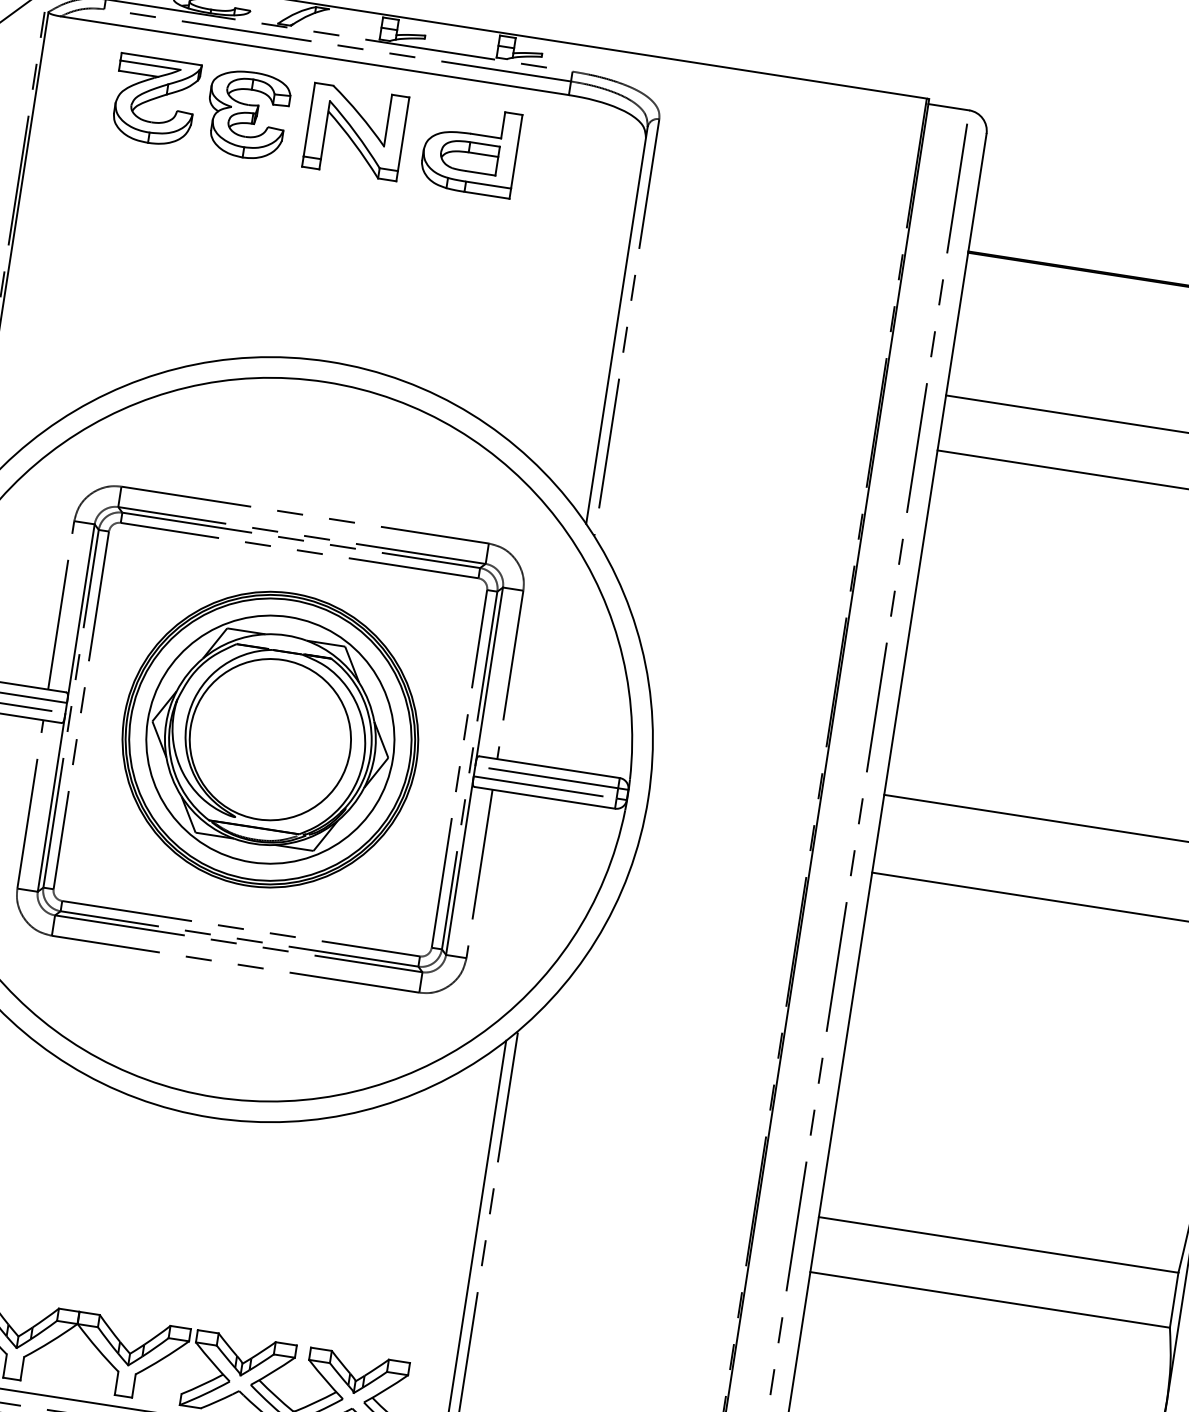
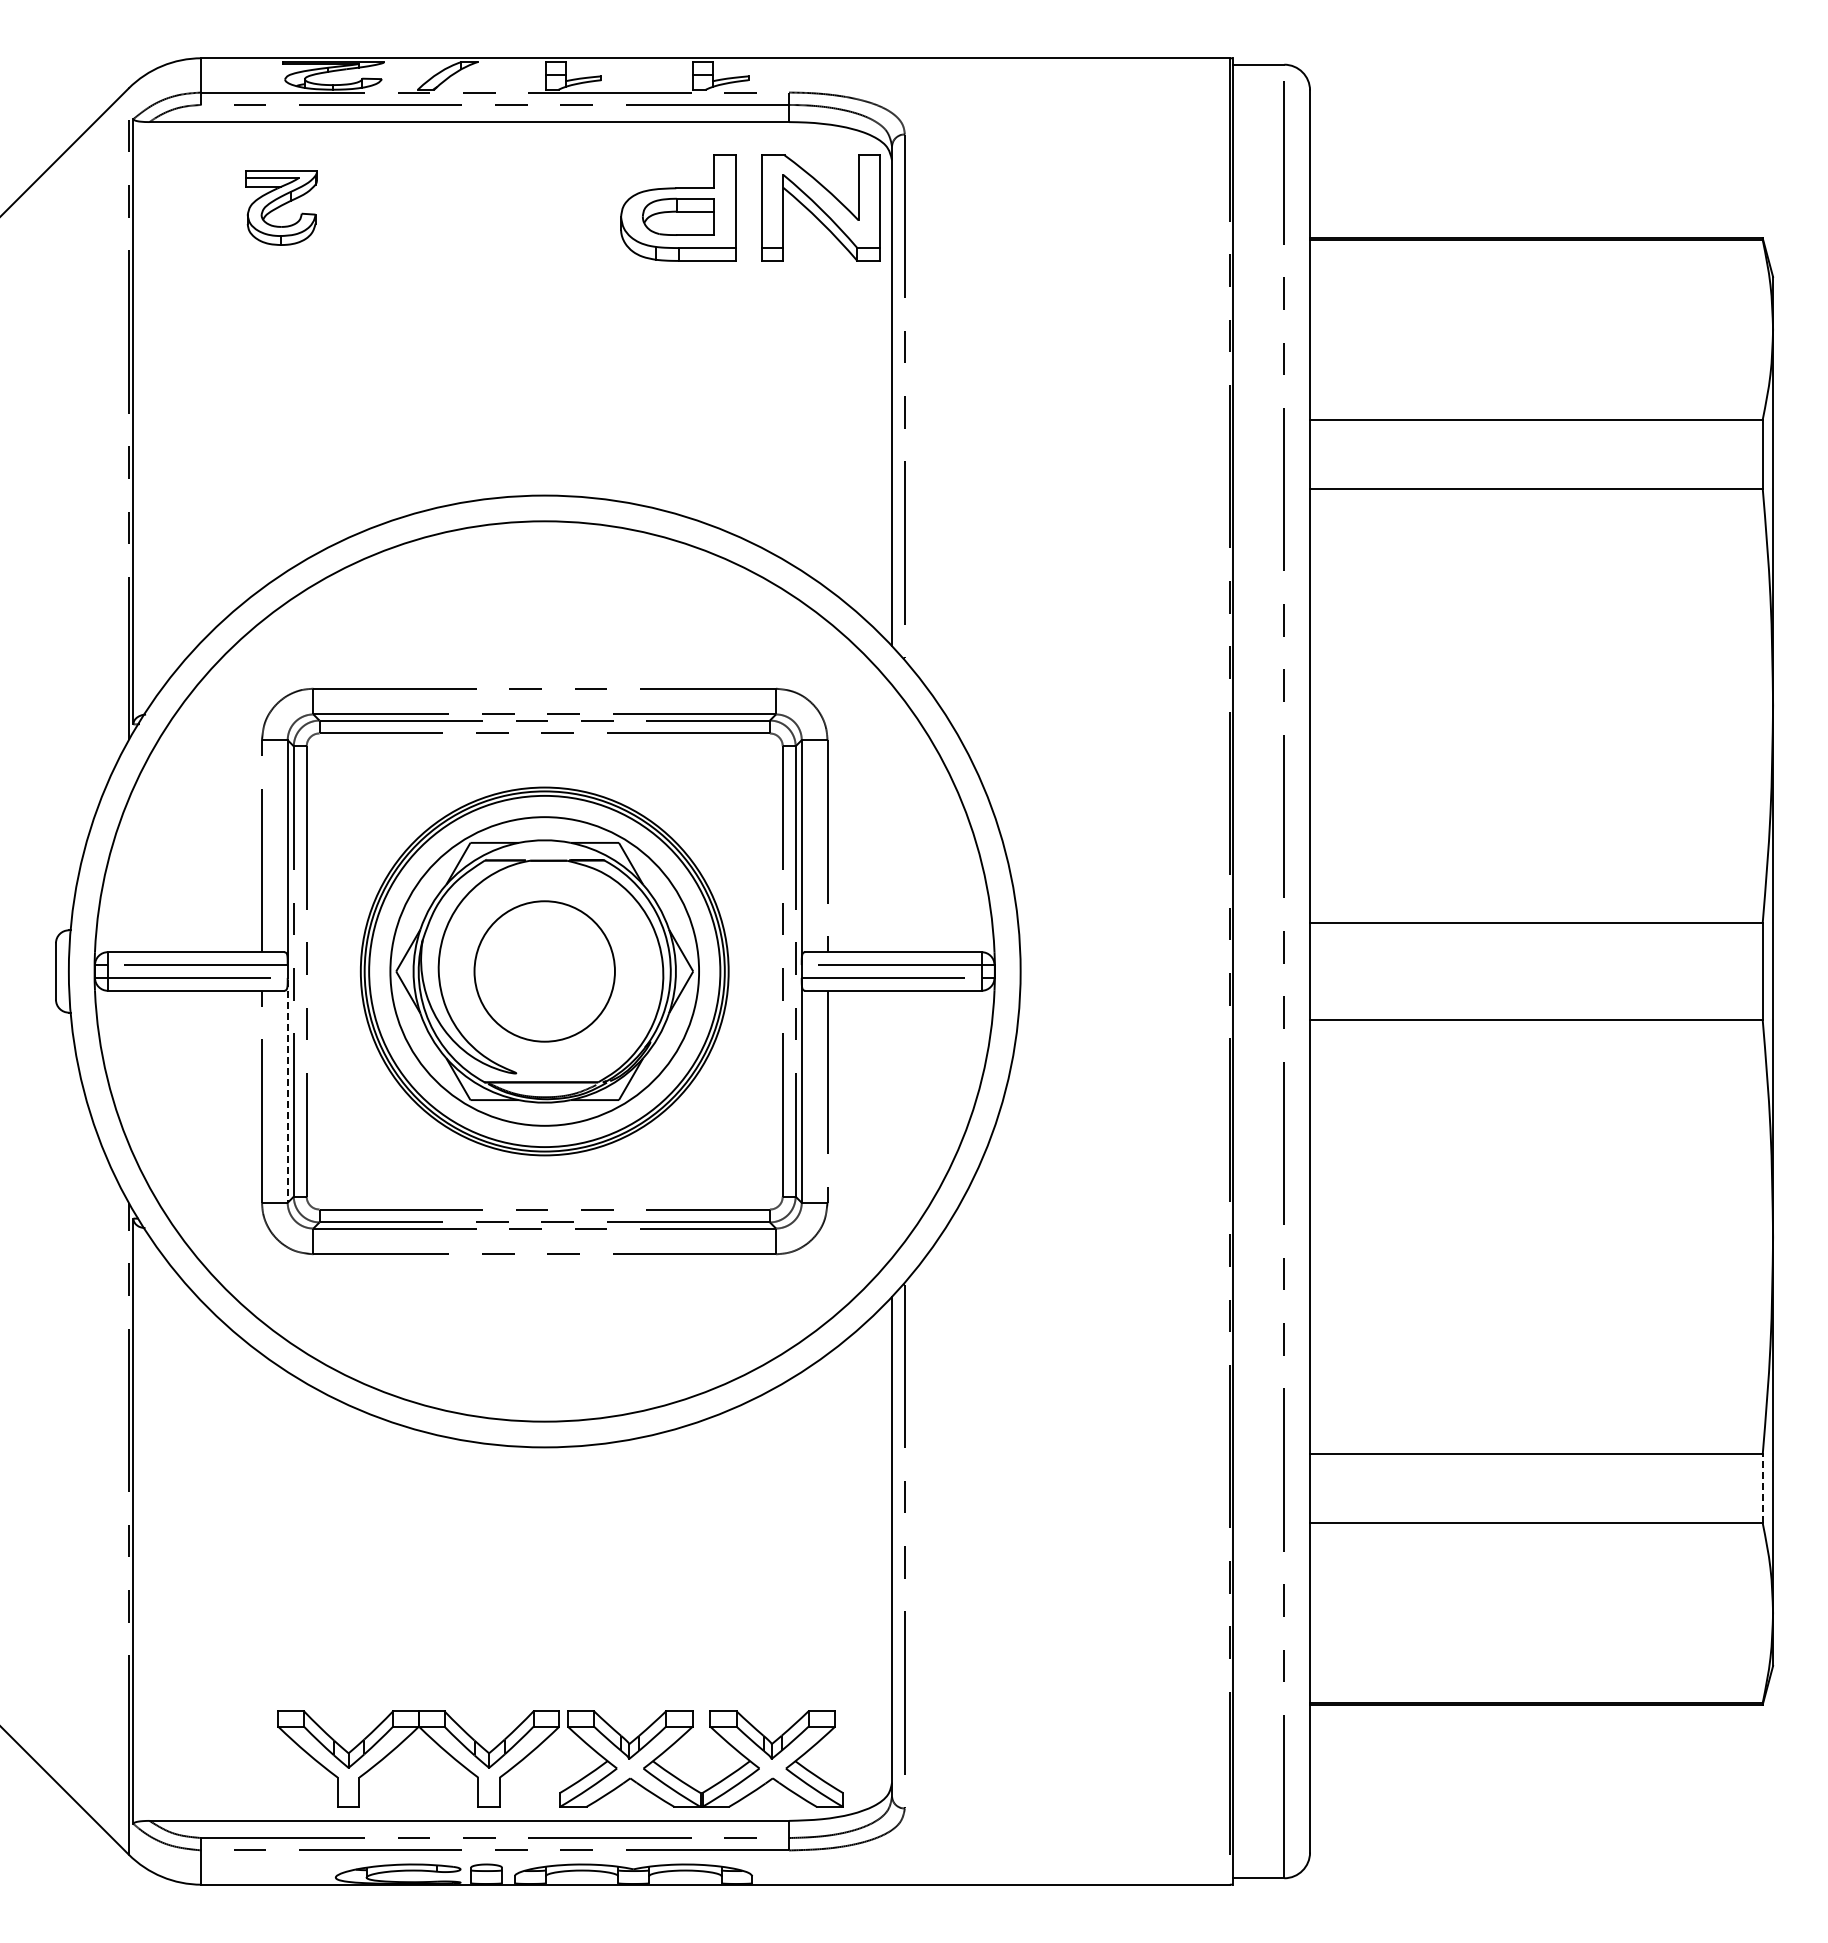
part: (155, 100) -> (281, 207), size x0.7
part: (247, 114) -> (397, 207), removed
part: (355, 131) -> (820, 207), moved
circle: (270, 739) -> (544, 971), size x0.7
line: (51, 804) -> (287, 1092), solid -> dashed
line: (1174, 1300) -> (1762, 1488), solid -> dashed

